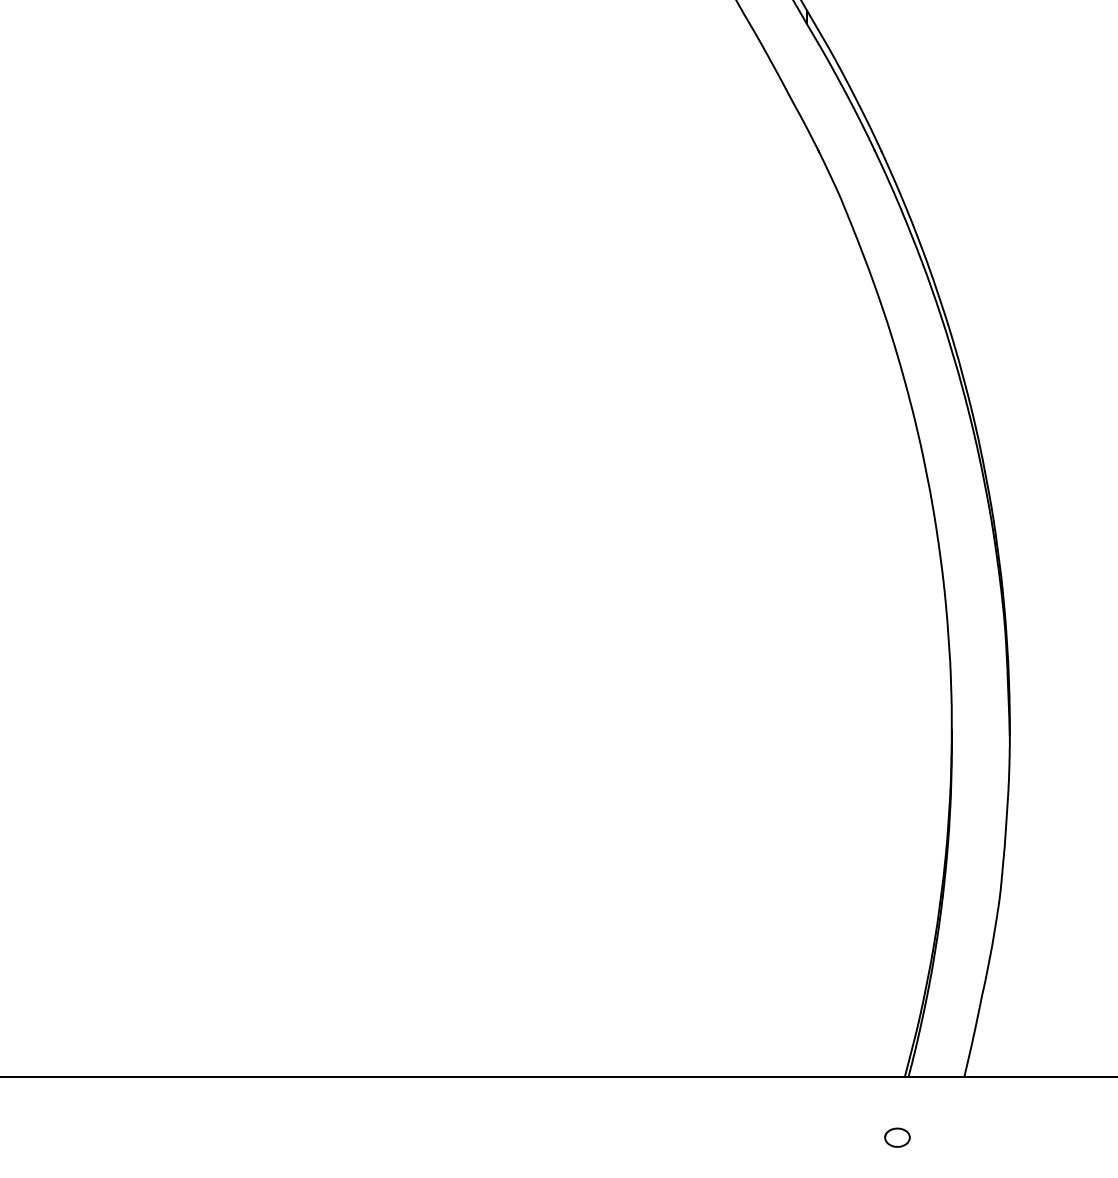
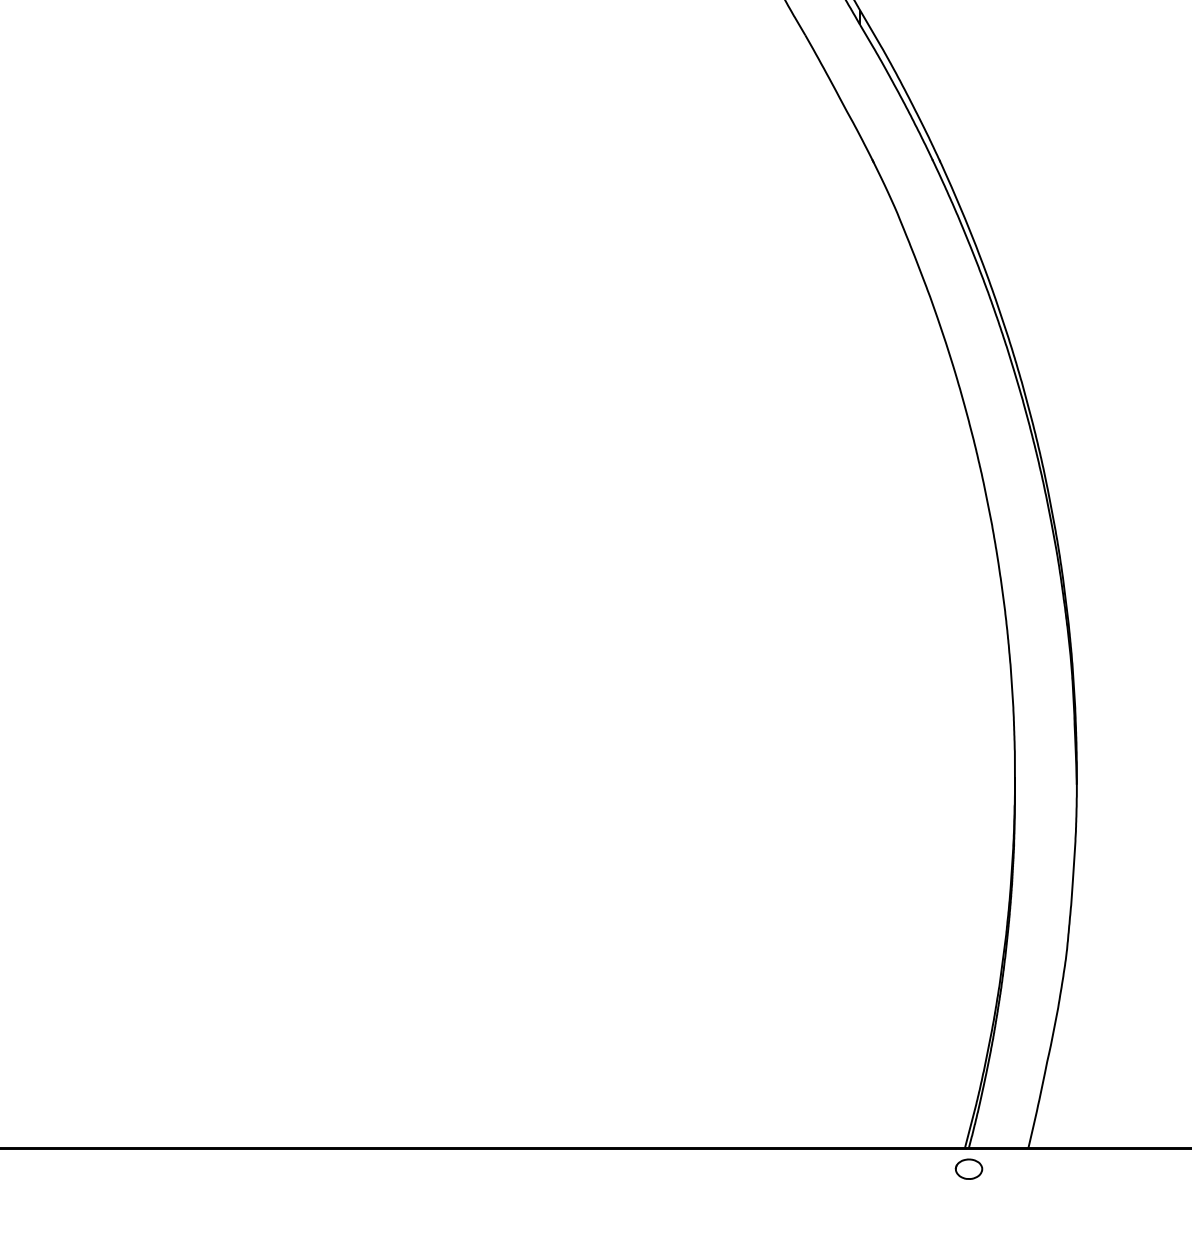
part: (897, 1137) -> (968, 1168), moved

